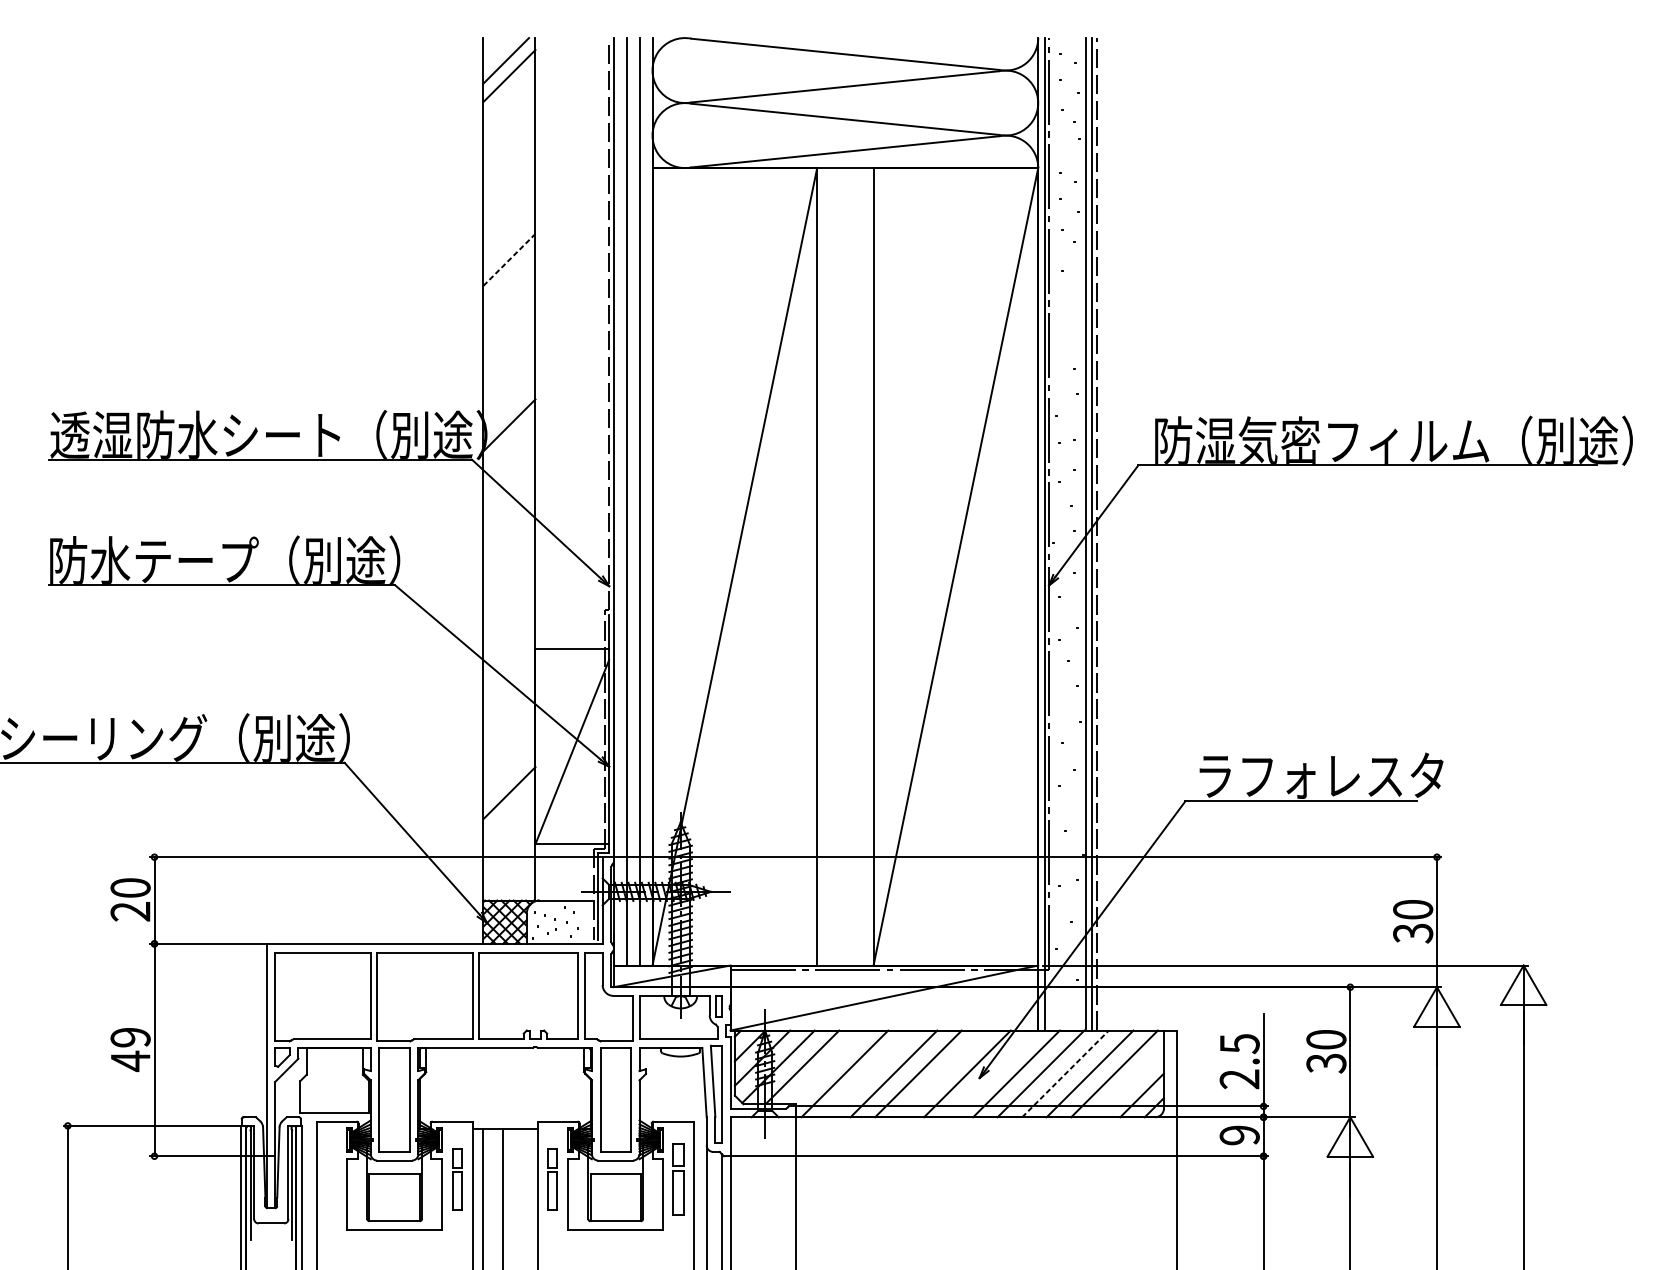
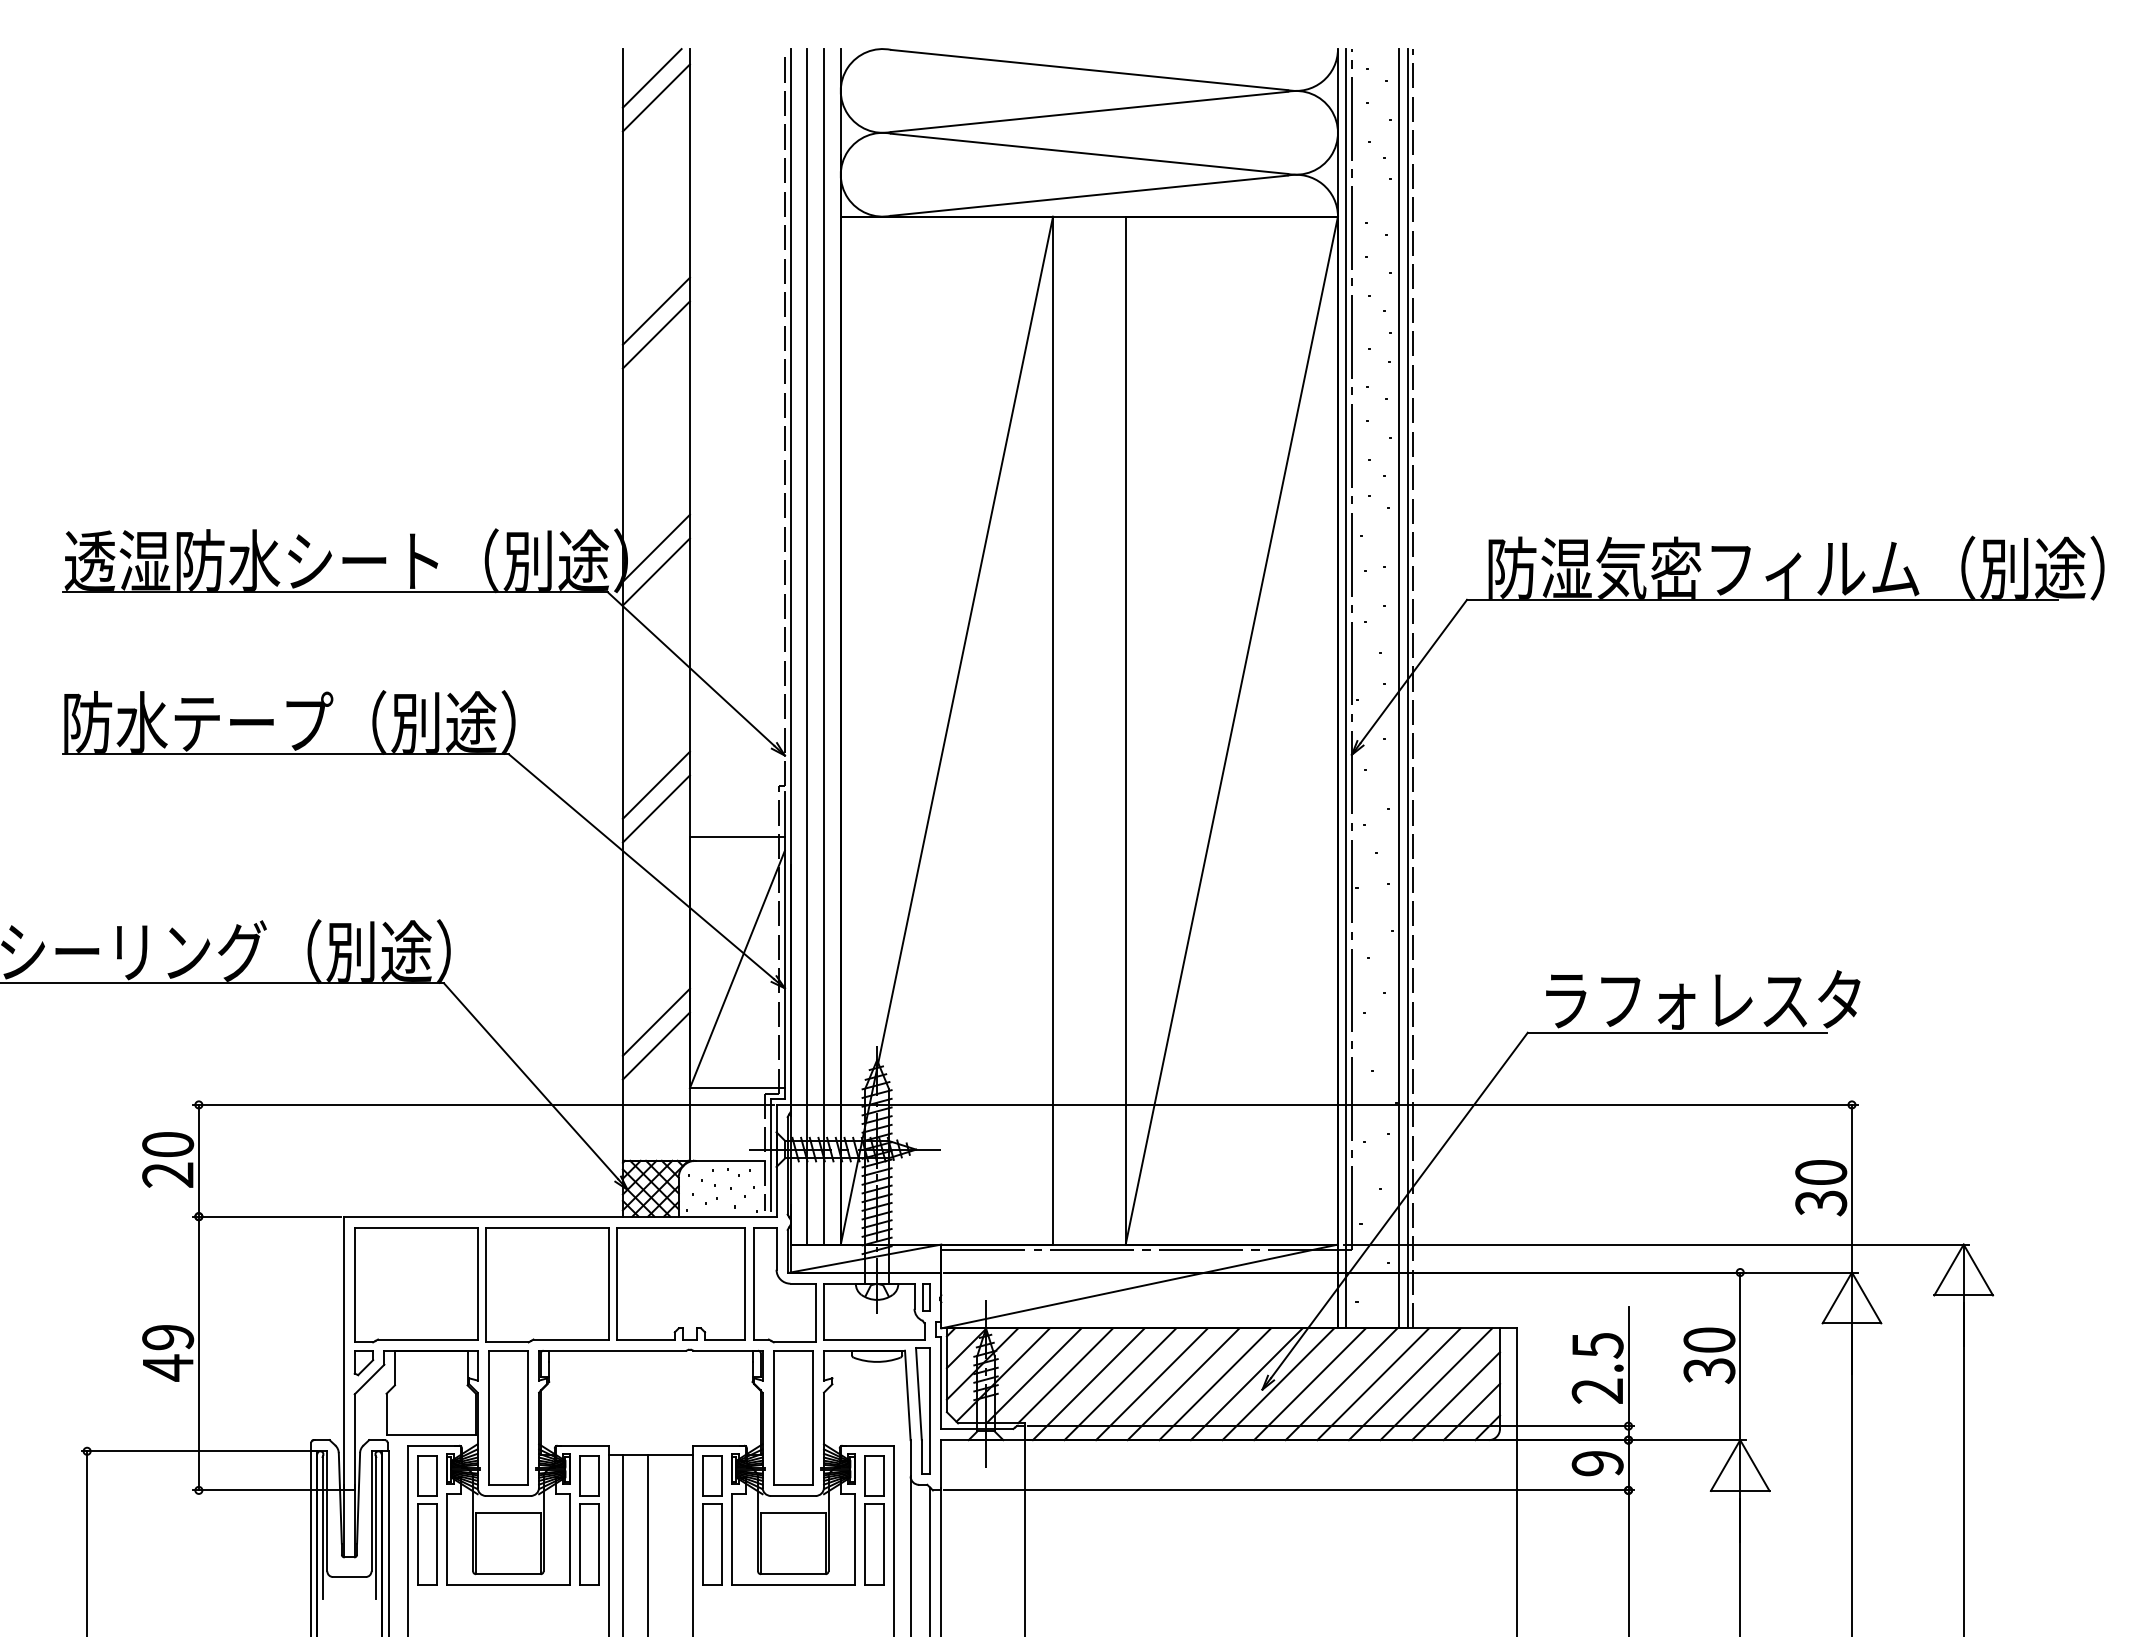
line: (508, 240) -> (655, 310), added
line: (509, 259) -> (656, 334), dashed -> solid
line: (508, 443) -> (655, 571), added
line: (508, 608) -> (655, 784), added
line: (508, 627) -> (655, 808), added
line: (508, 811) -> (655, 1045), added
line: (826, 1067) -> (1065, 1375), added
line: (1065, 1073) -> (1373, 1383), dashed -> solid
line: (869, 1074) -> (1120, 1384), added
line: (943, 1074) -> (1215, 1384), added
line: (992, 1074) -> (1278, 1384), added
line: (1130, 1083) -> (1456, 1396), added
part: (331, 1179) -> (427, 1520), added
part: (457, 1179) -> (589, 1520), size x1.67
part: (552, 1179) -> (712, 1520), size x1.67
part: (678, 1179) -> (874, 1520), size x1.43

